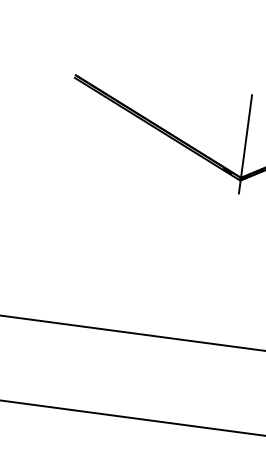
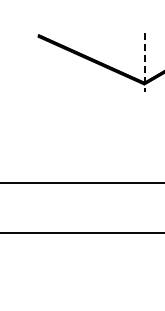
line: (245, 144) -> (144, 62), solid -> dashed

